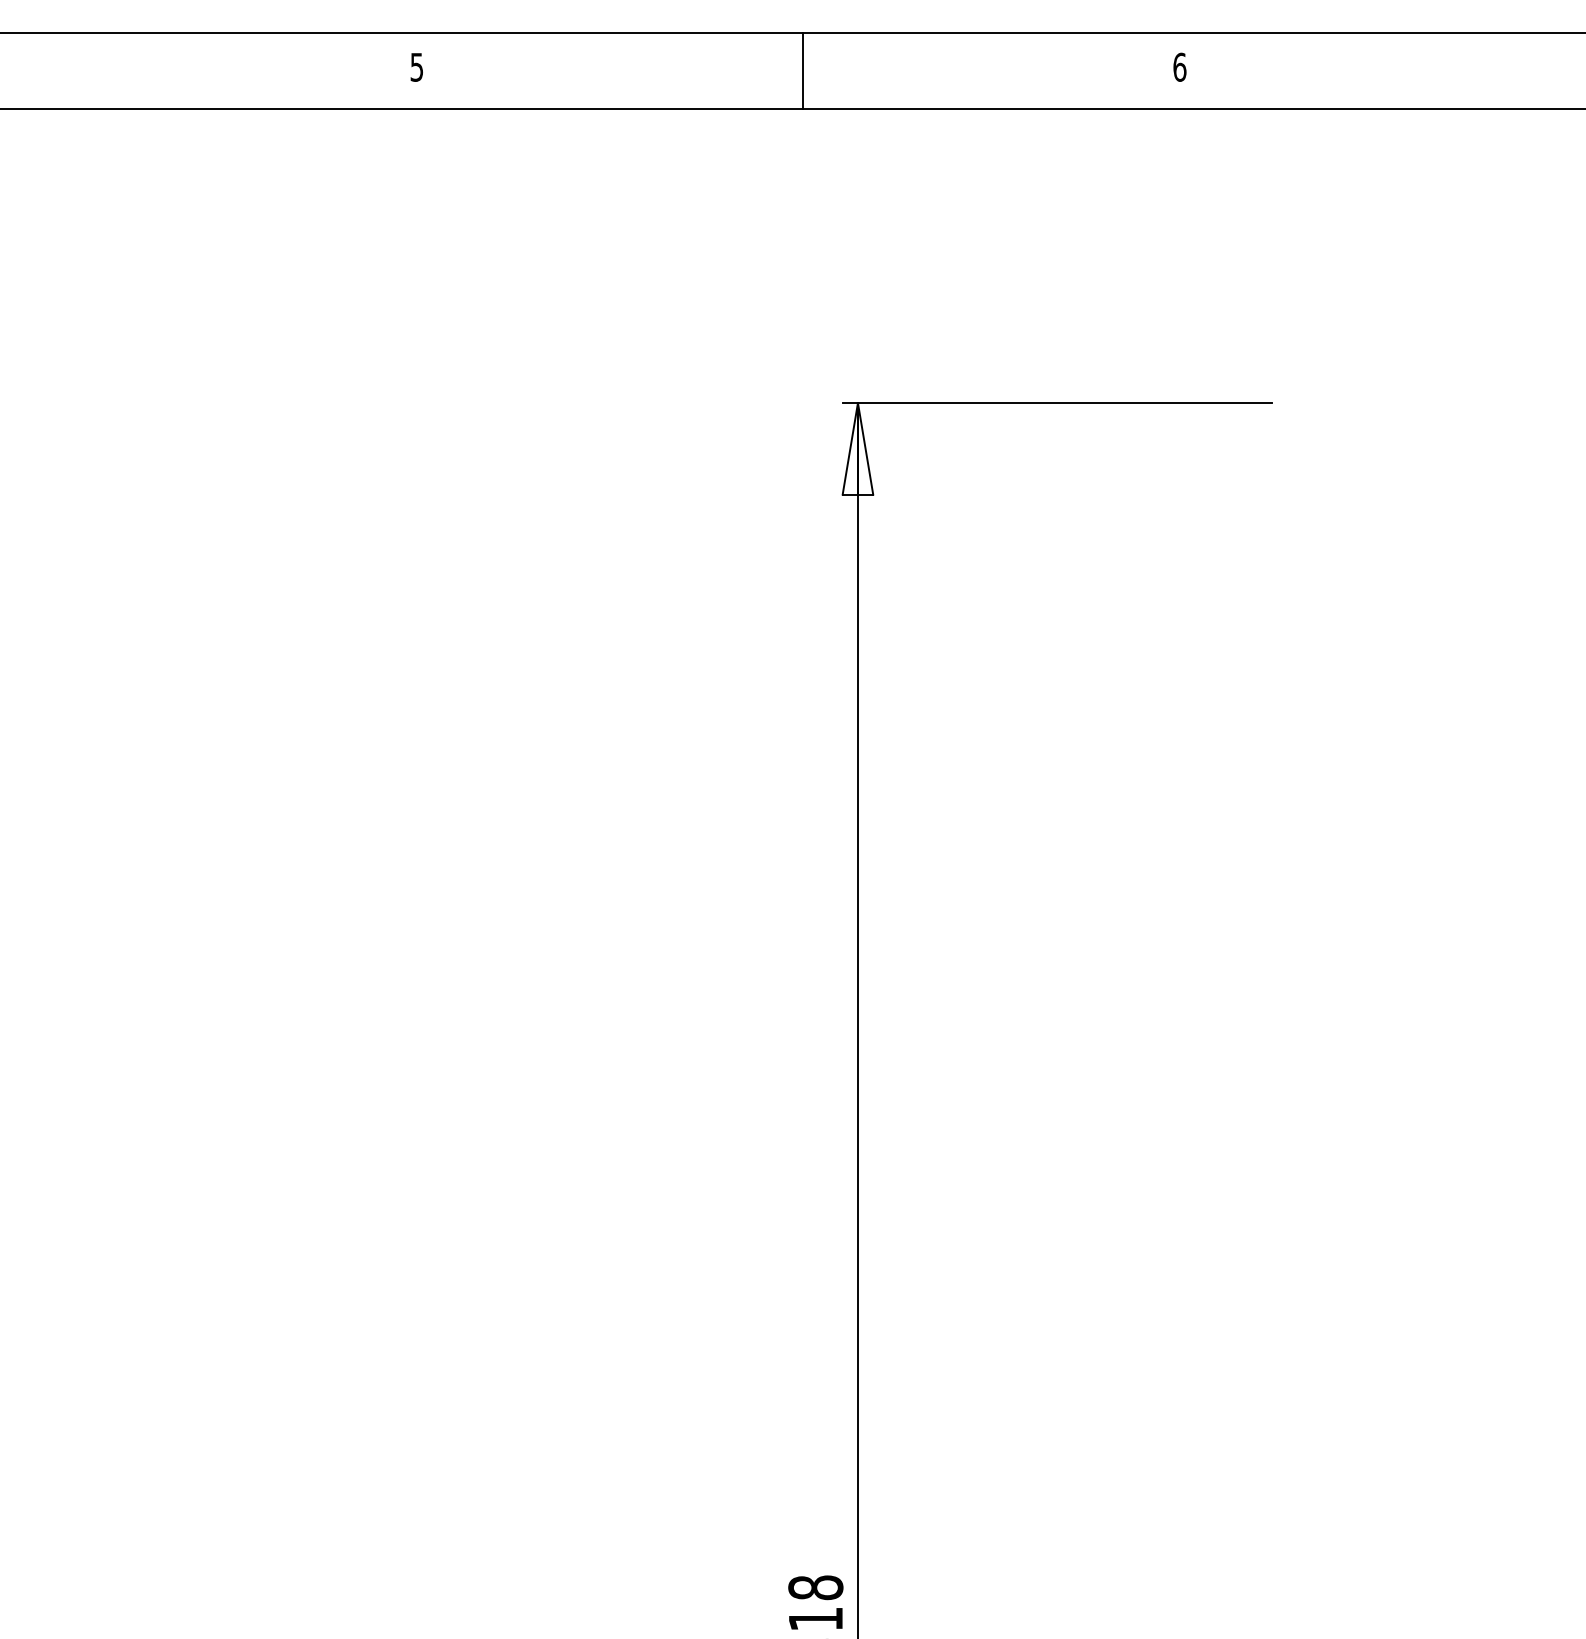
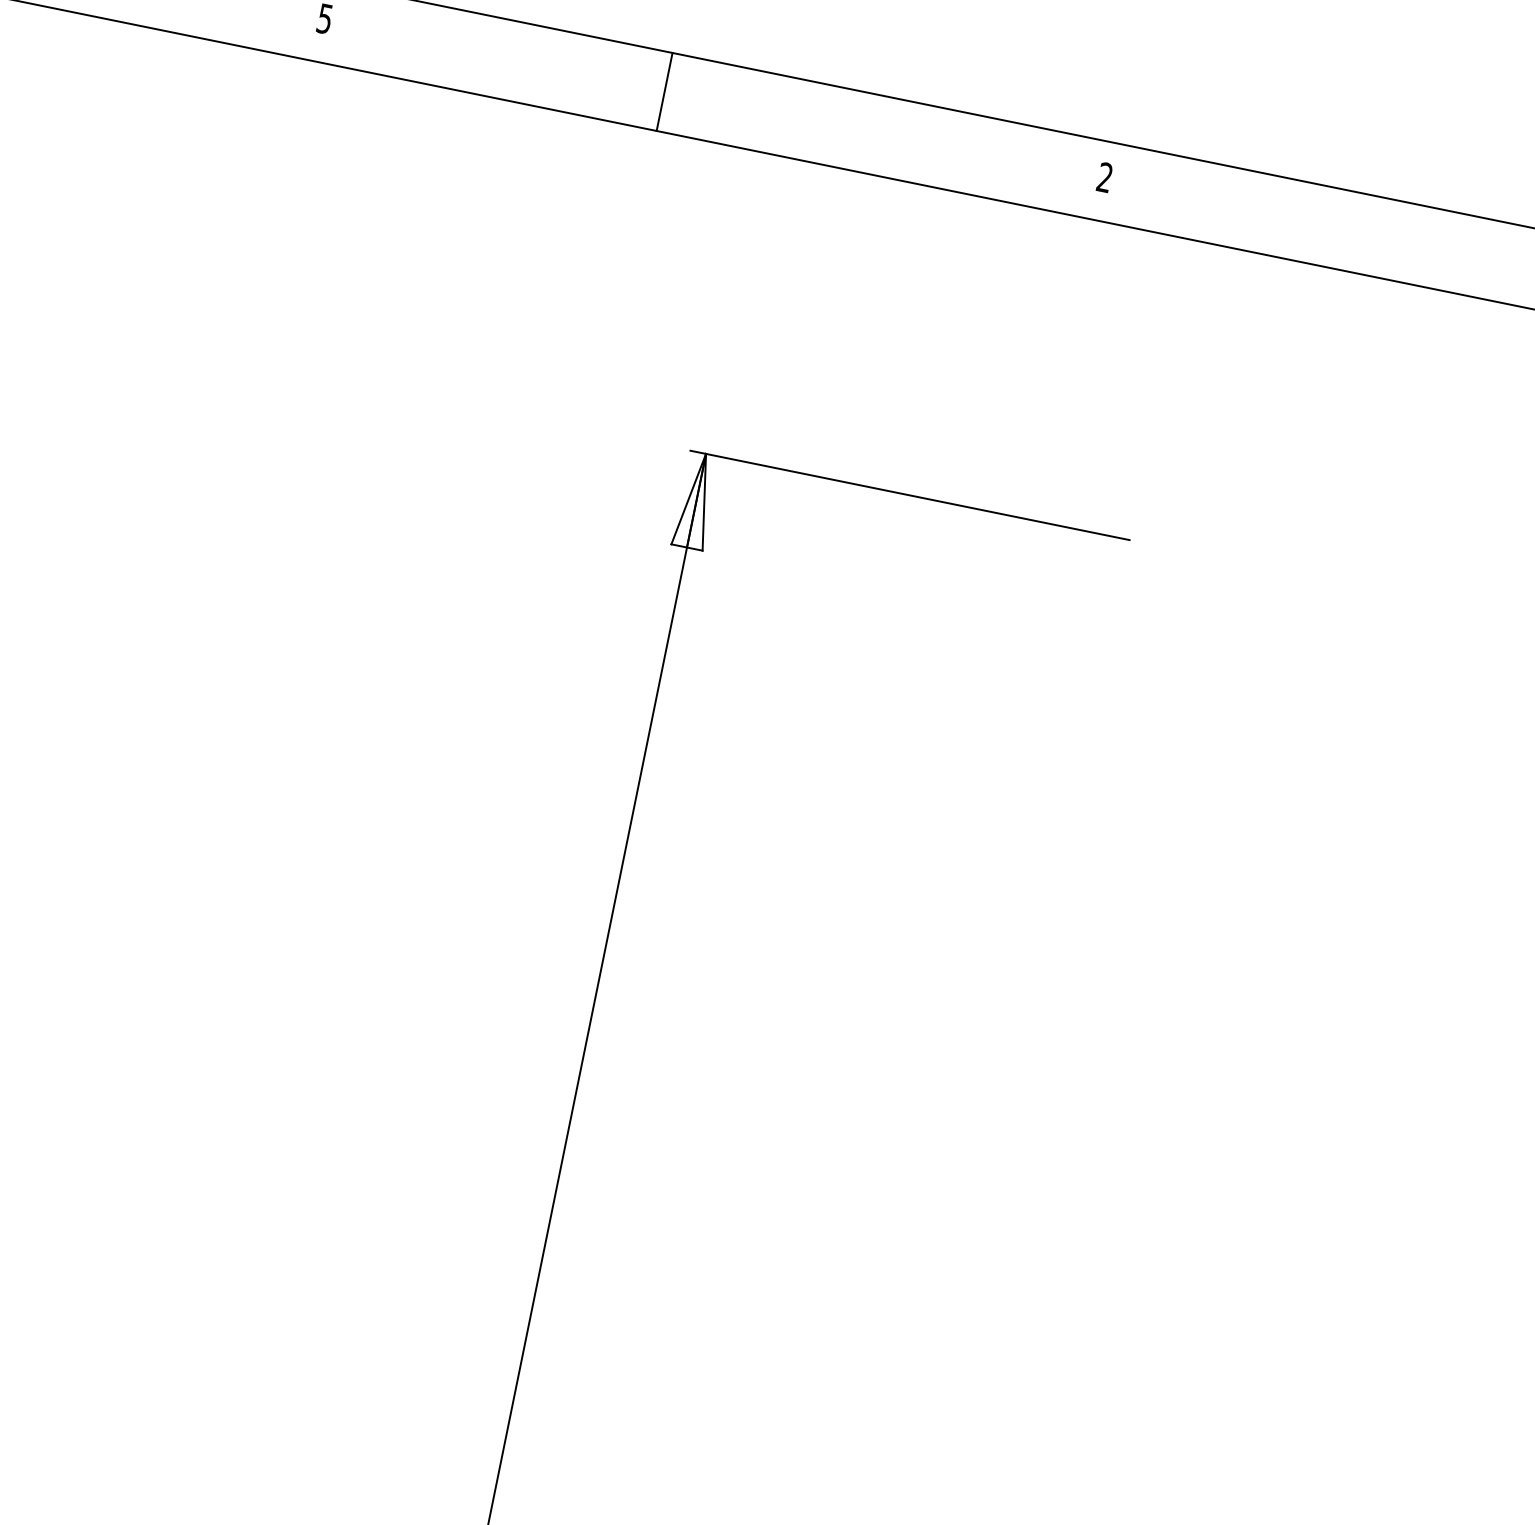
text: (1179, 66) -> (1104, 176), 6 -> 2
line: (802, 70) -> (664, 91), moved

